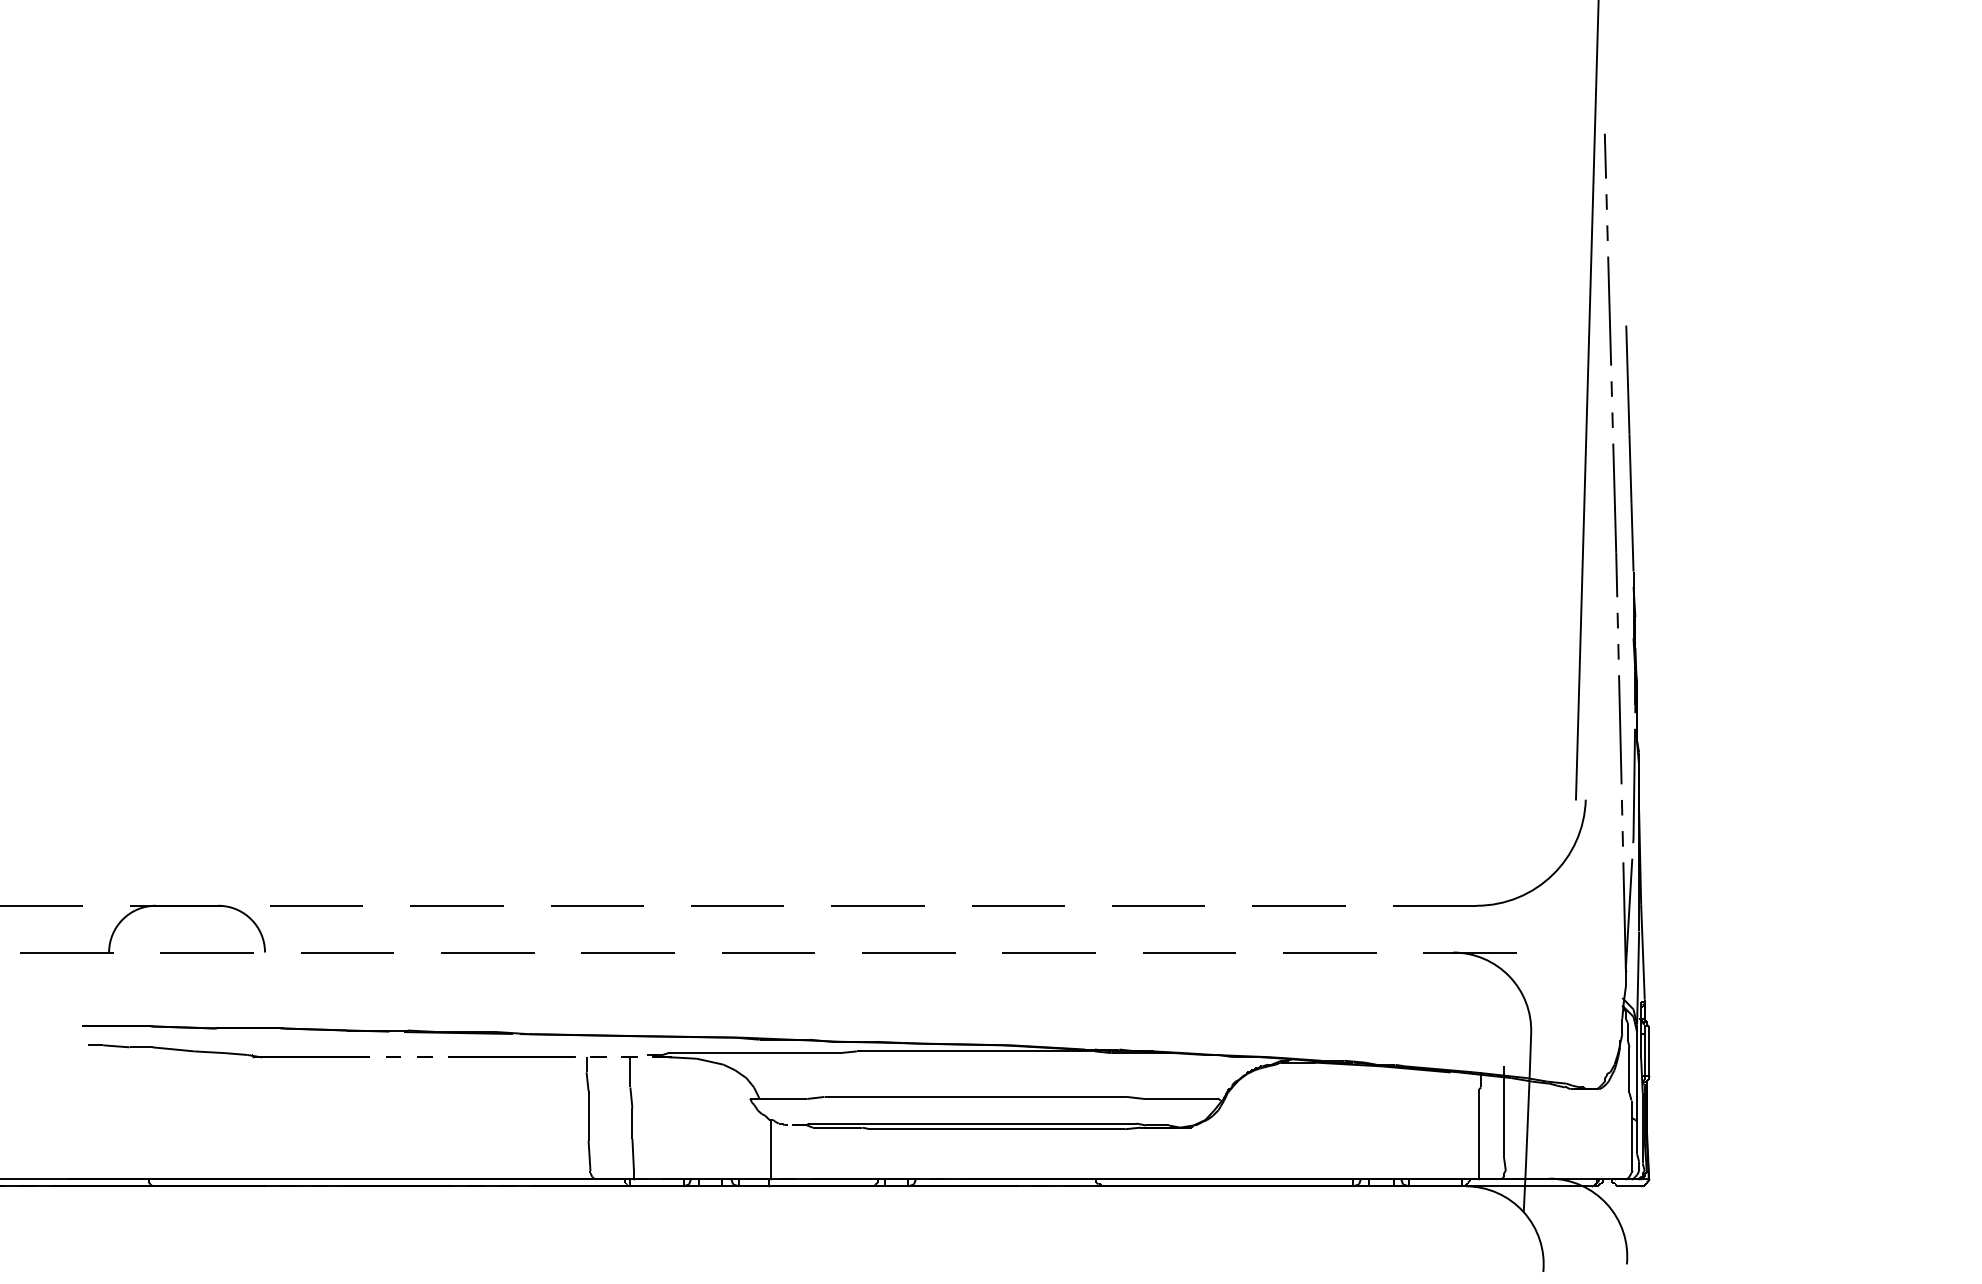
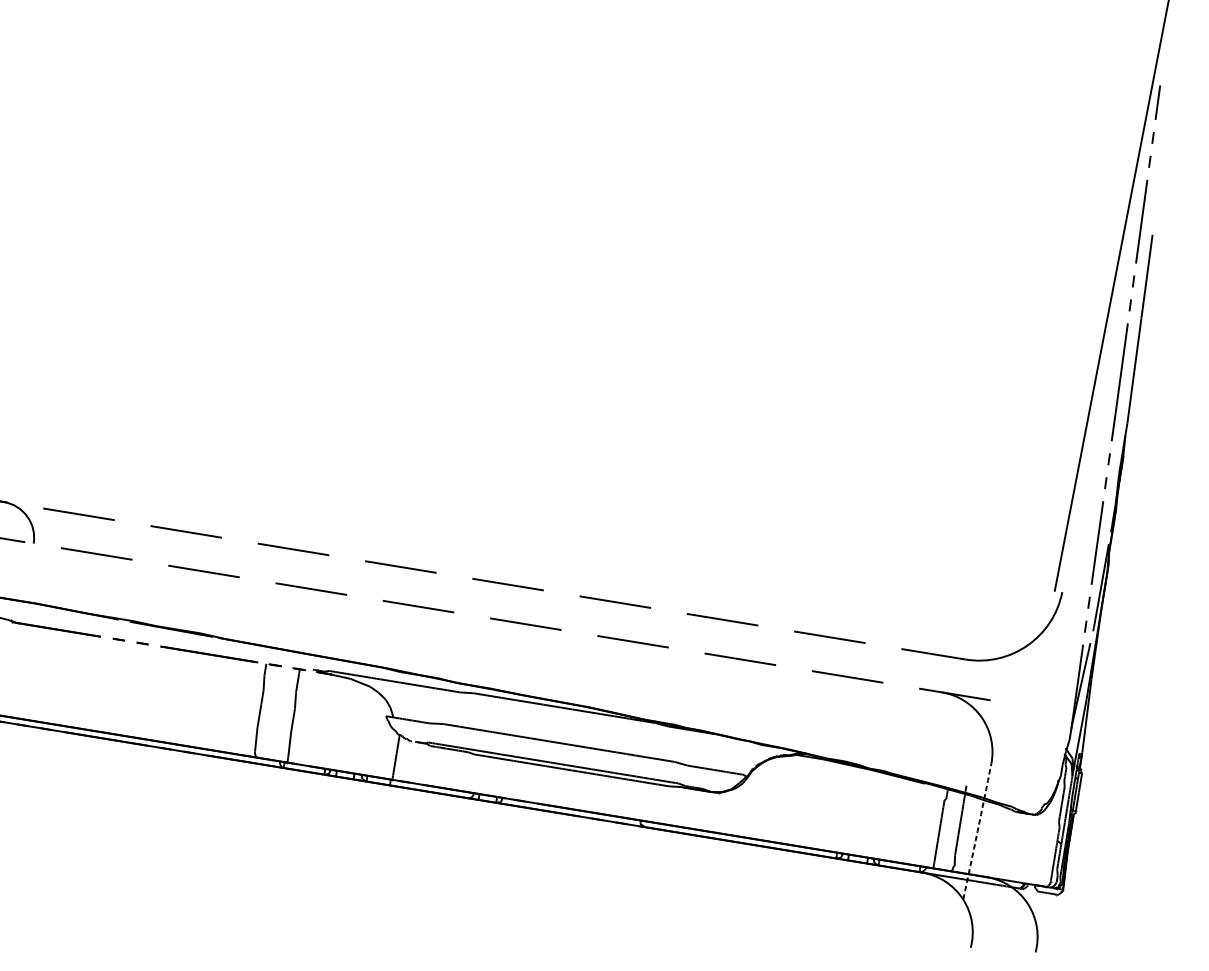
arc: (1527, 1122) -> (977, 831), solid -> dashed

